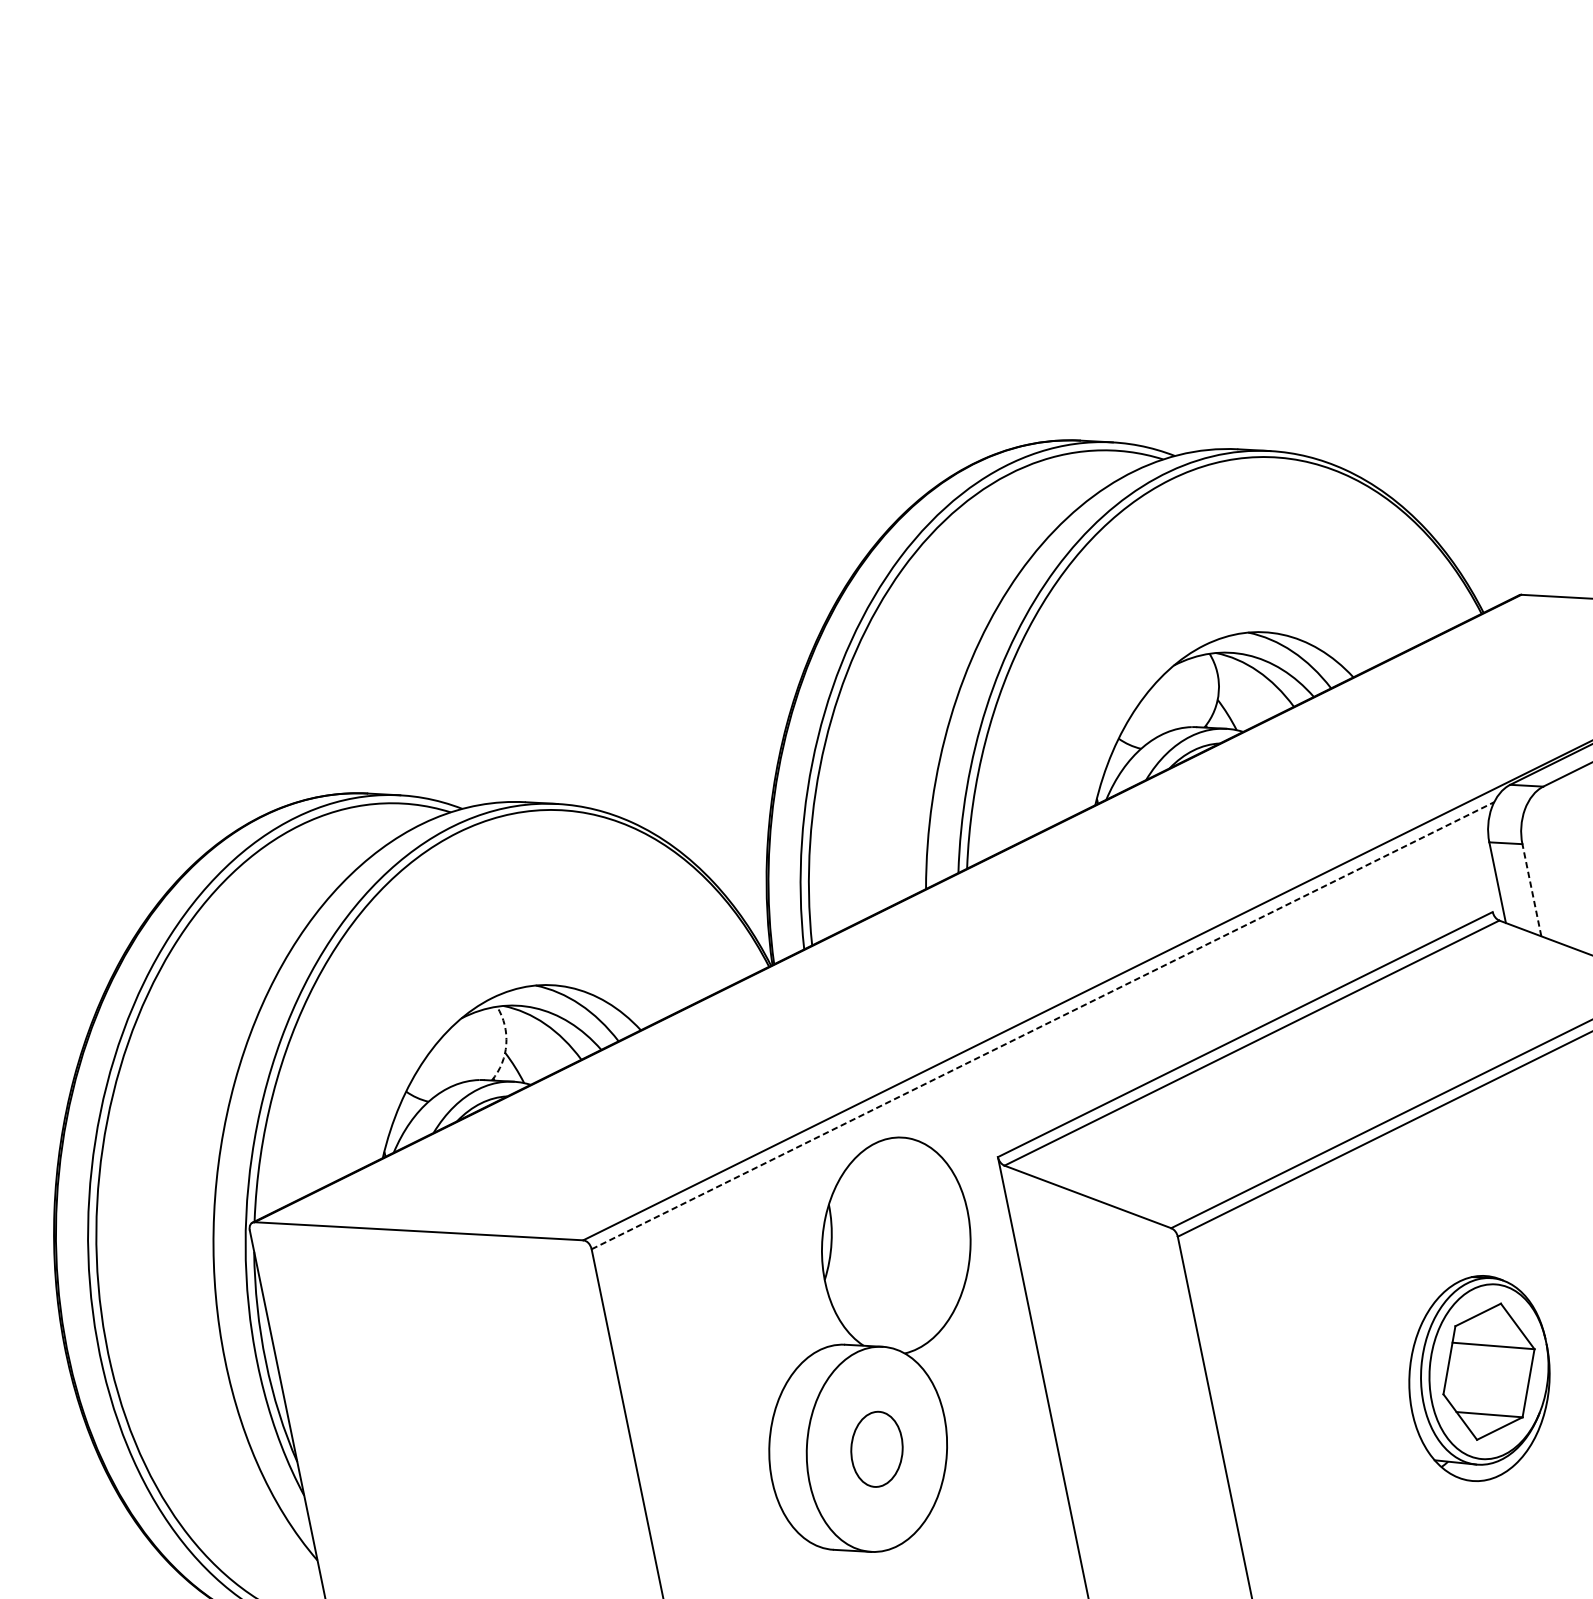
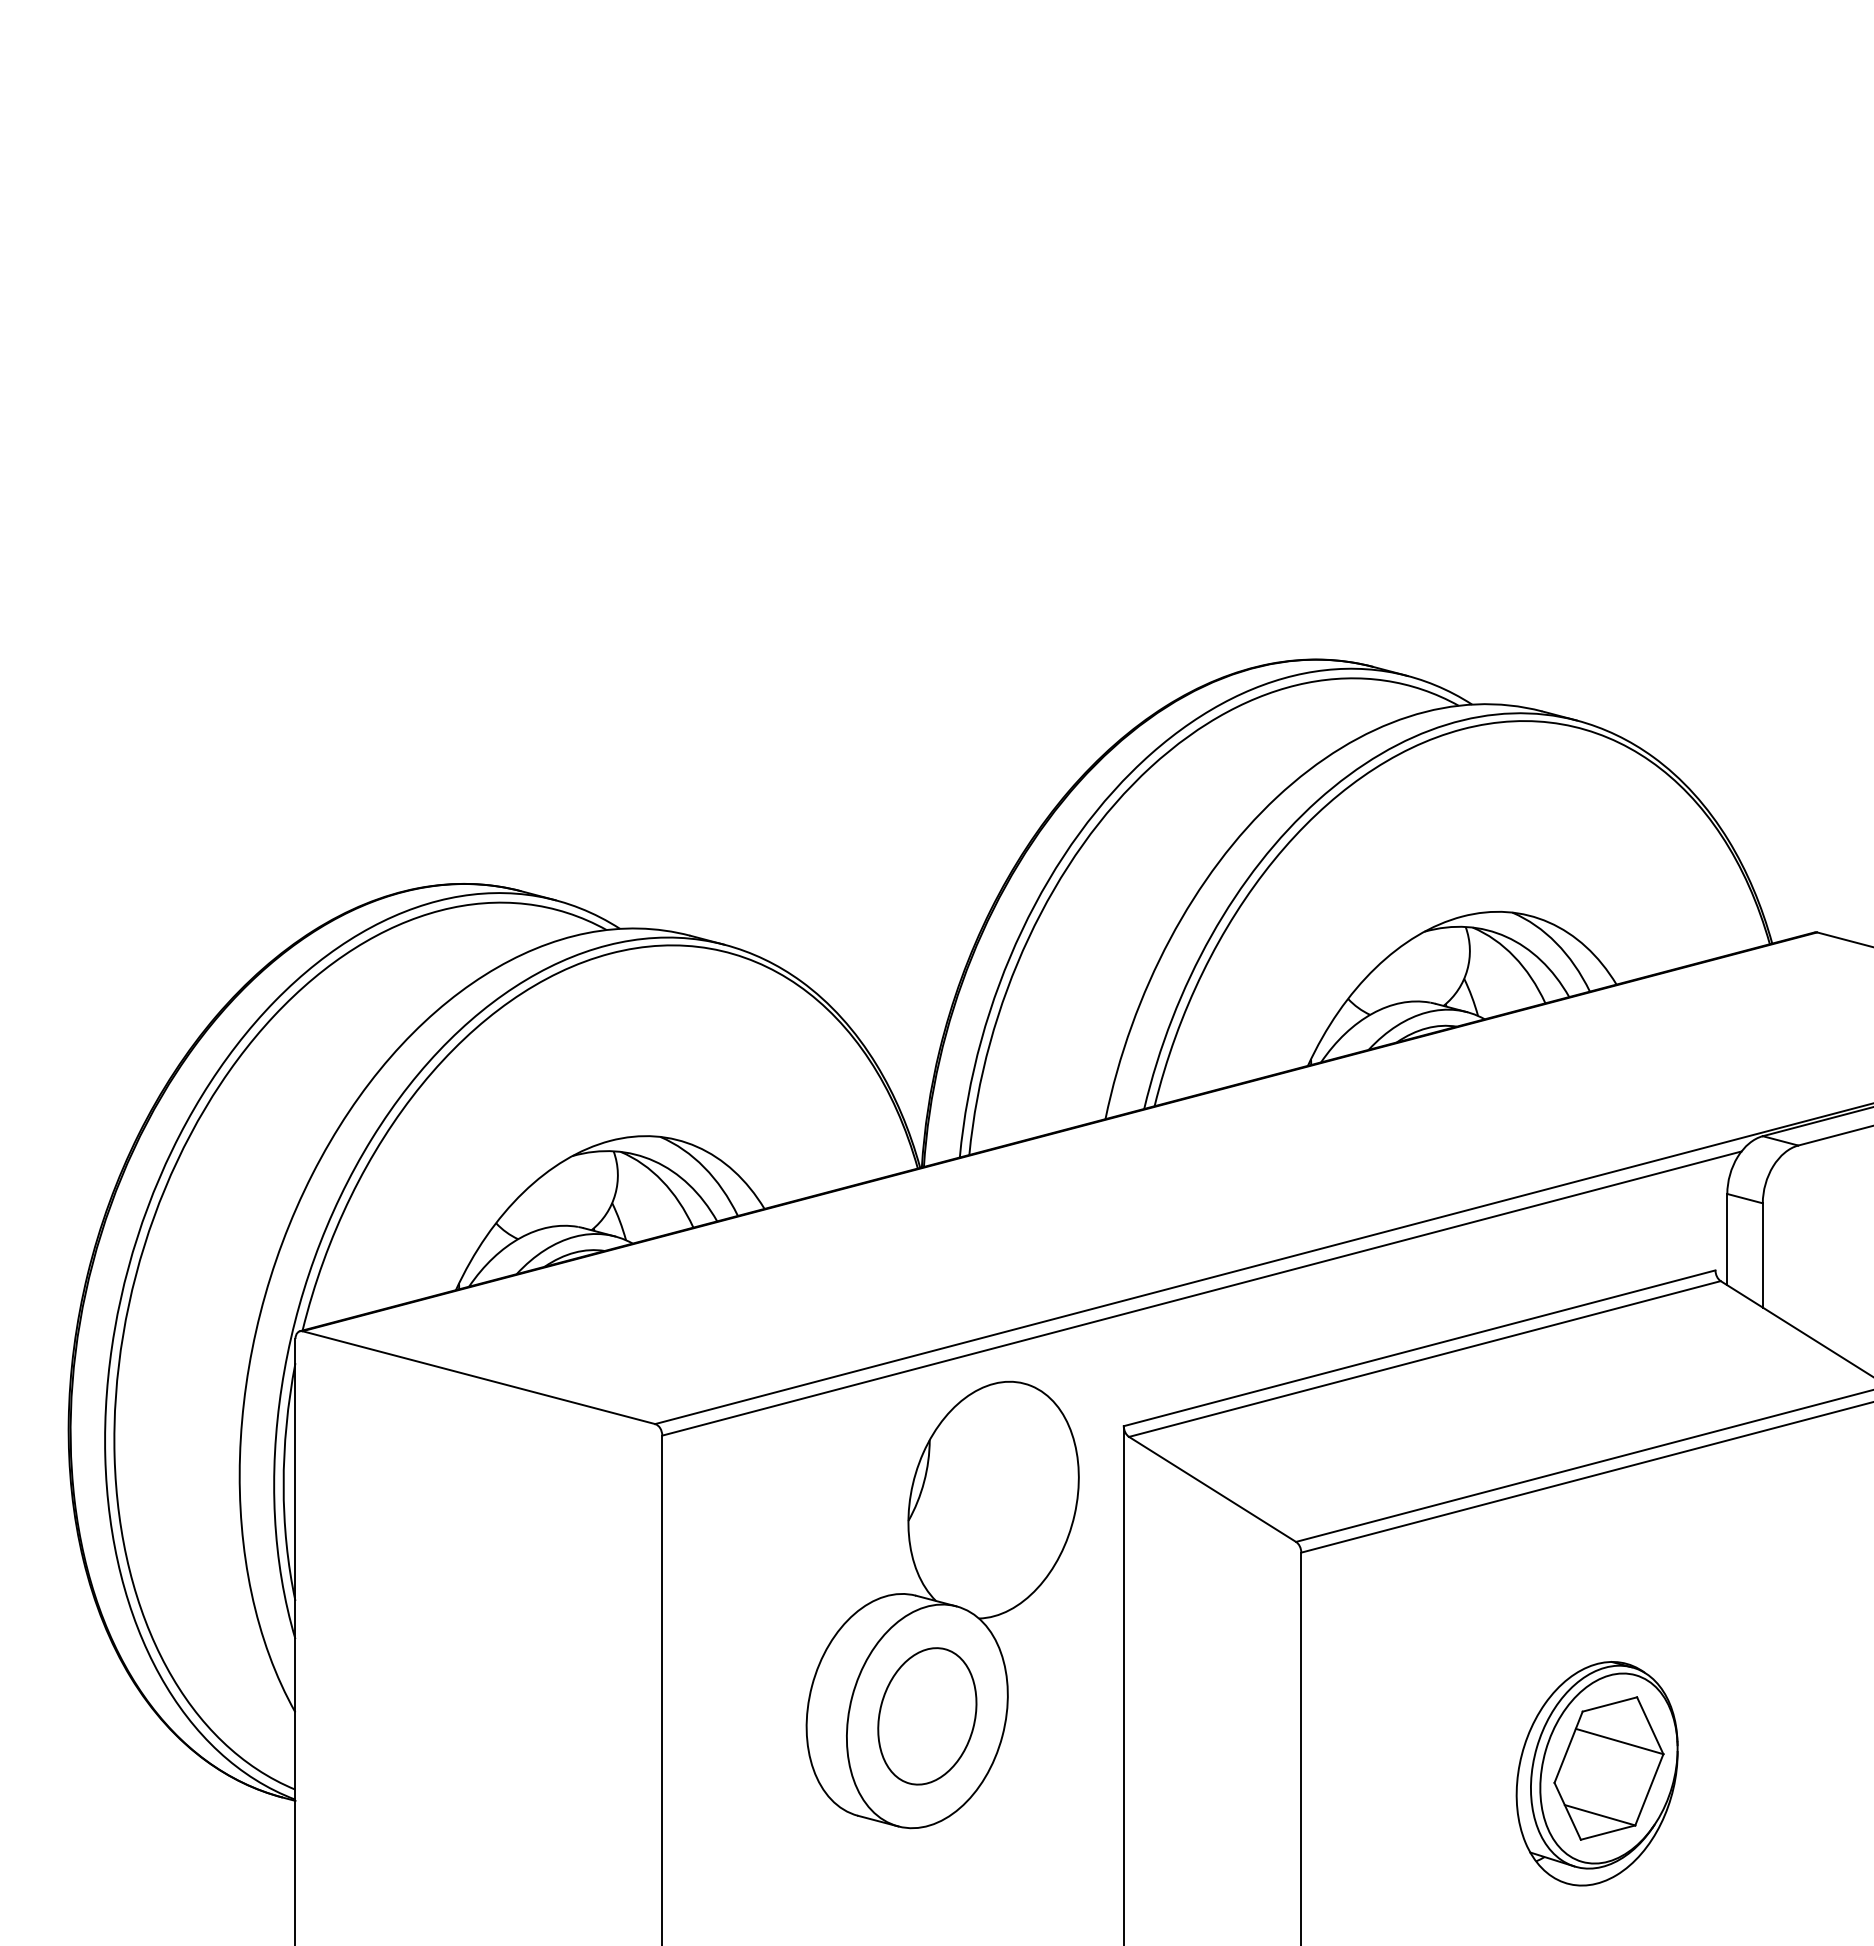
line: (1531, 889) -> (1762, 1254), dashed -> solid
line: (1042, 1025) -> (1201, 1293), dashed -> solid
arc: (506, 1044) -> (615, 1194), dashed -> solid
part: (877, 1449) -> (927, 1716), size x1.67

